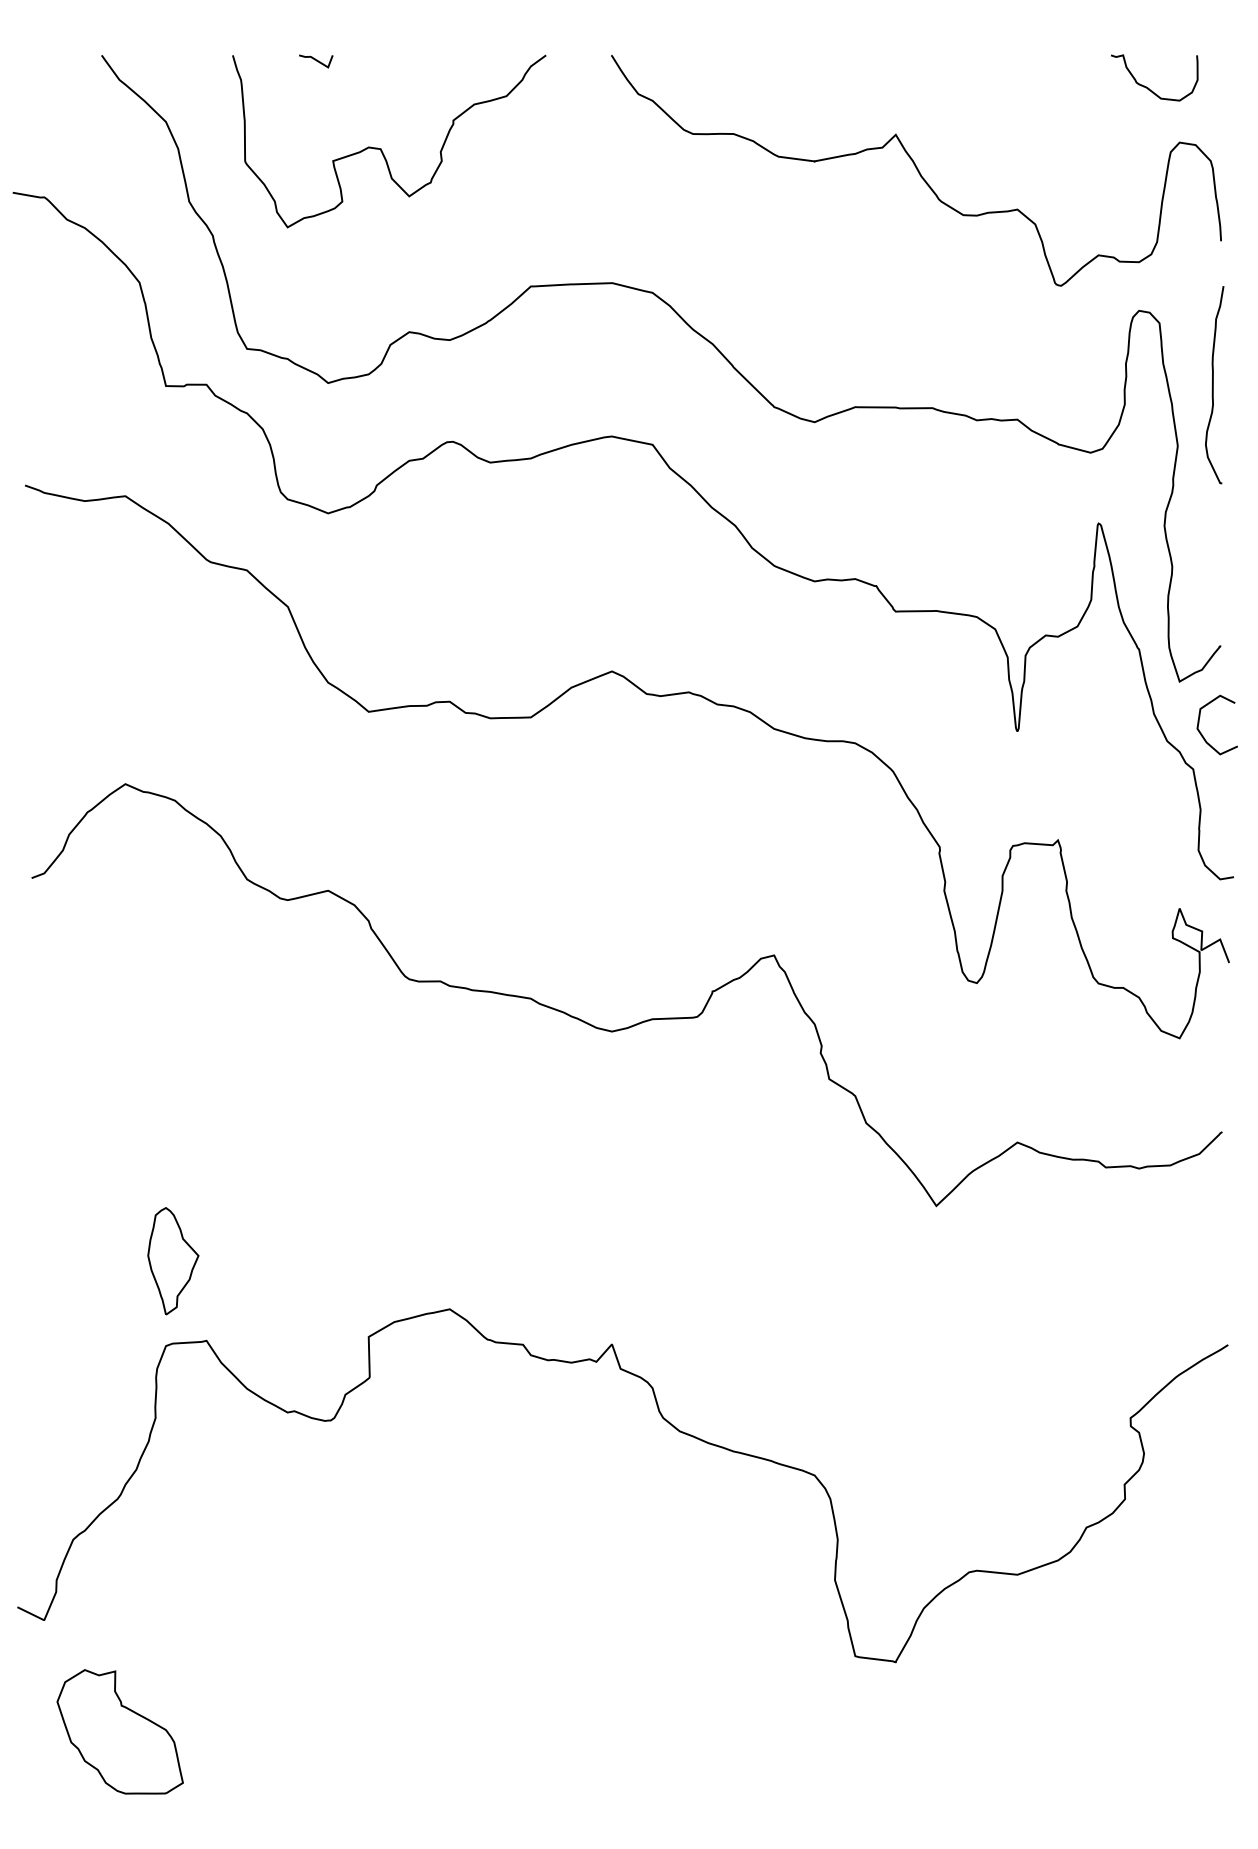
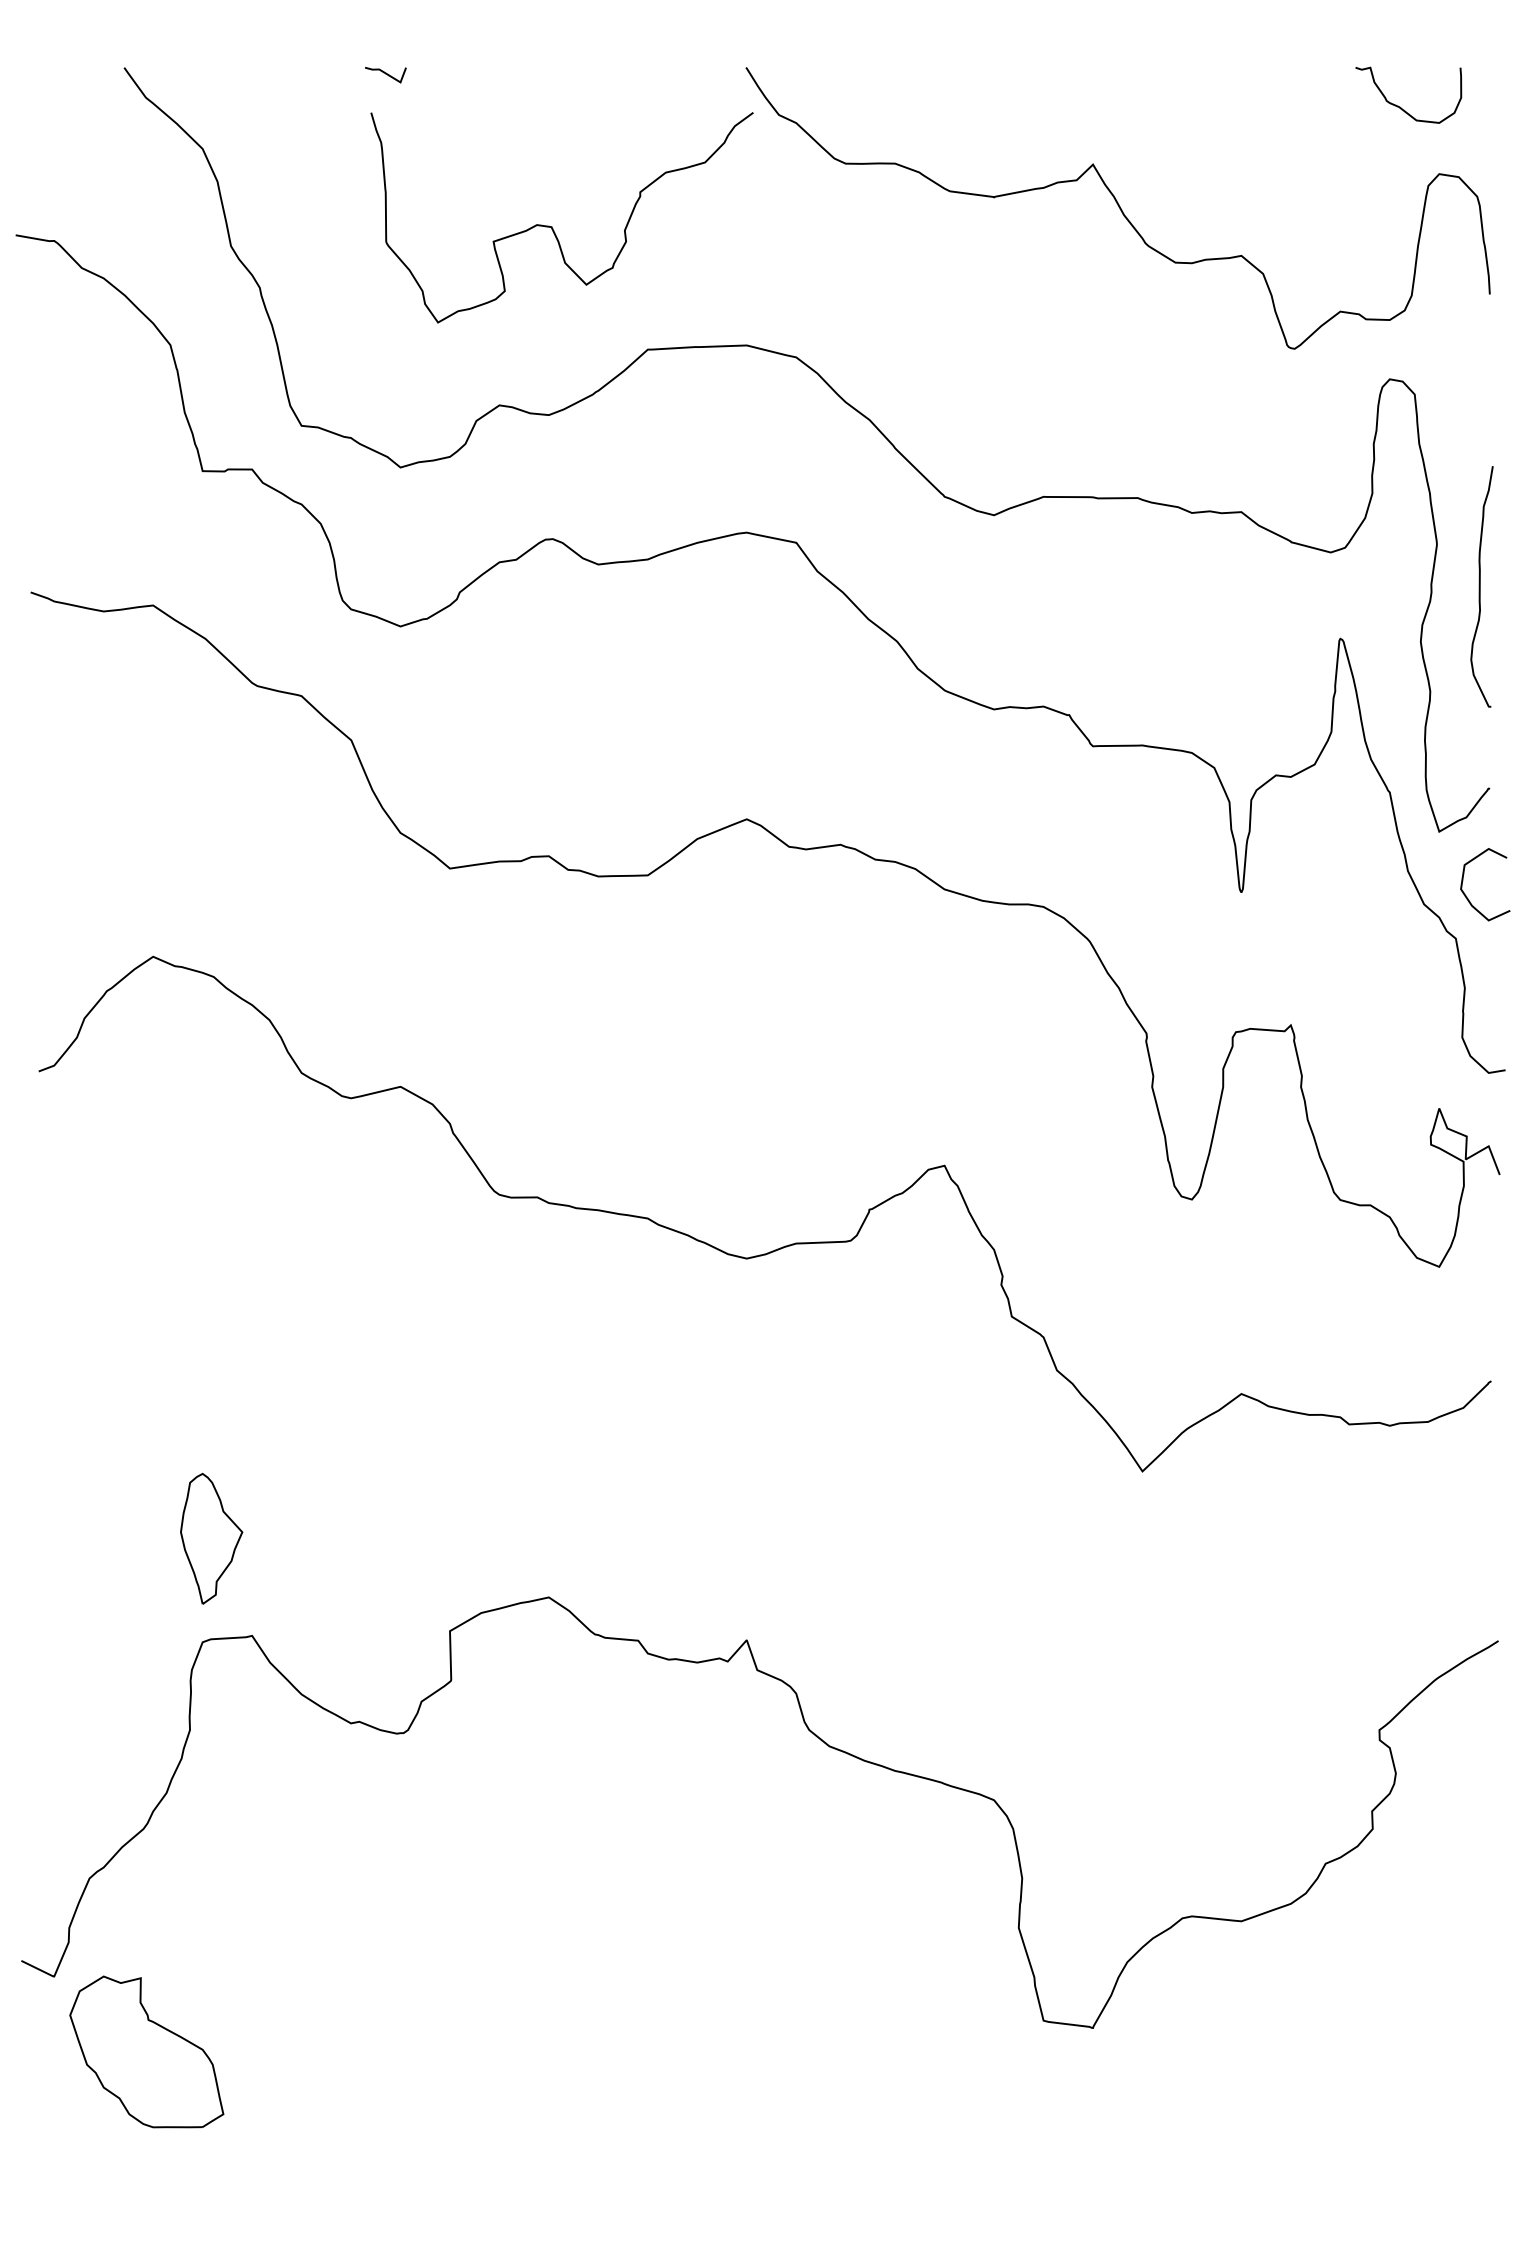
curve: (381, 148) -> (552, 226), moved
curve: (1213, 384) -> (1480, 586), moved
part: (119, 1731) -> (146, 2051), moved

